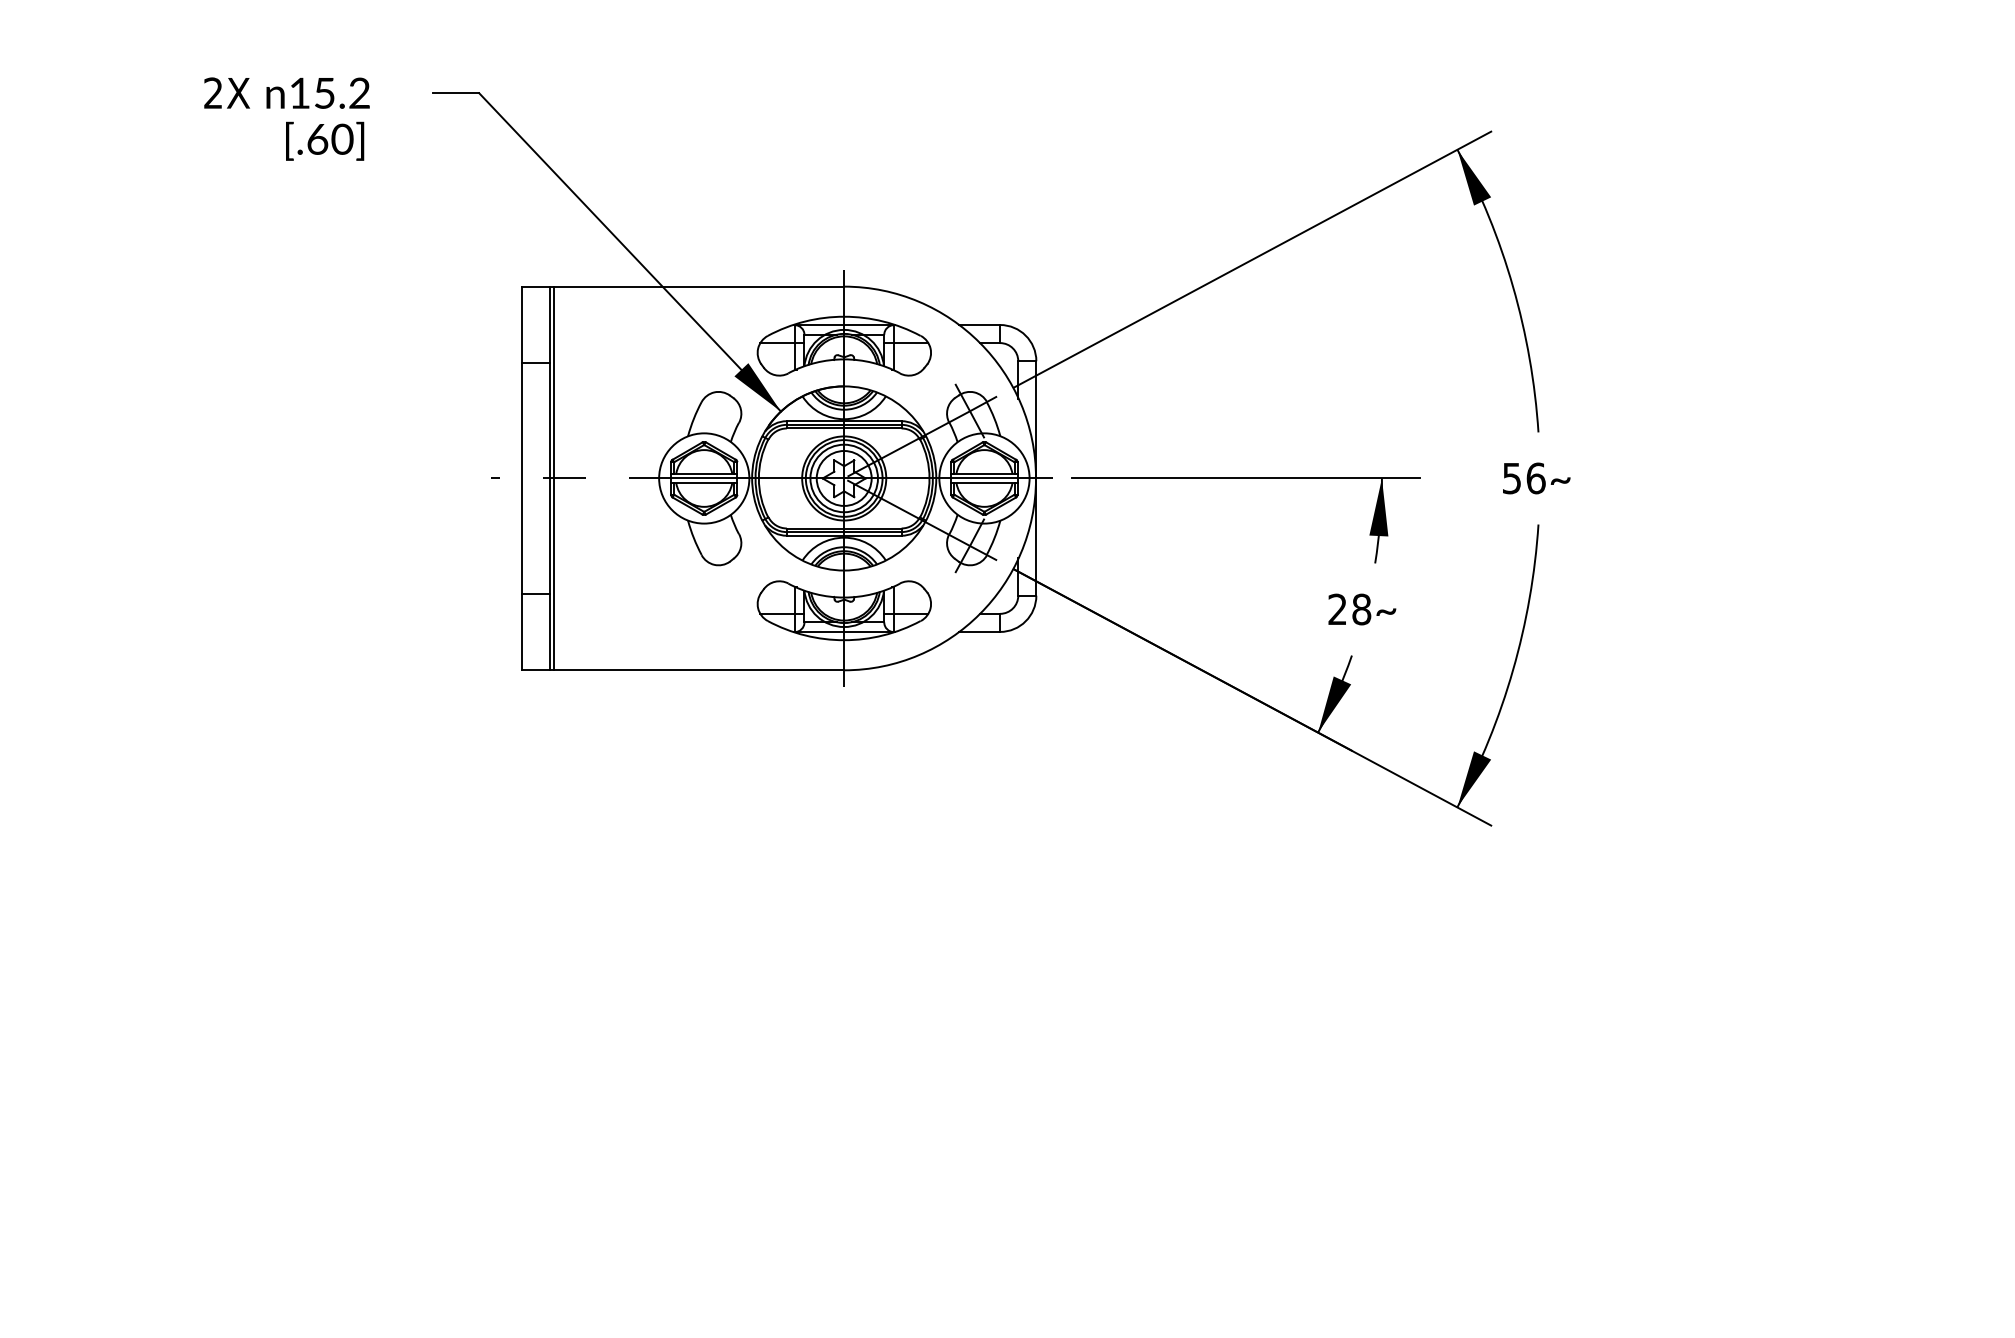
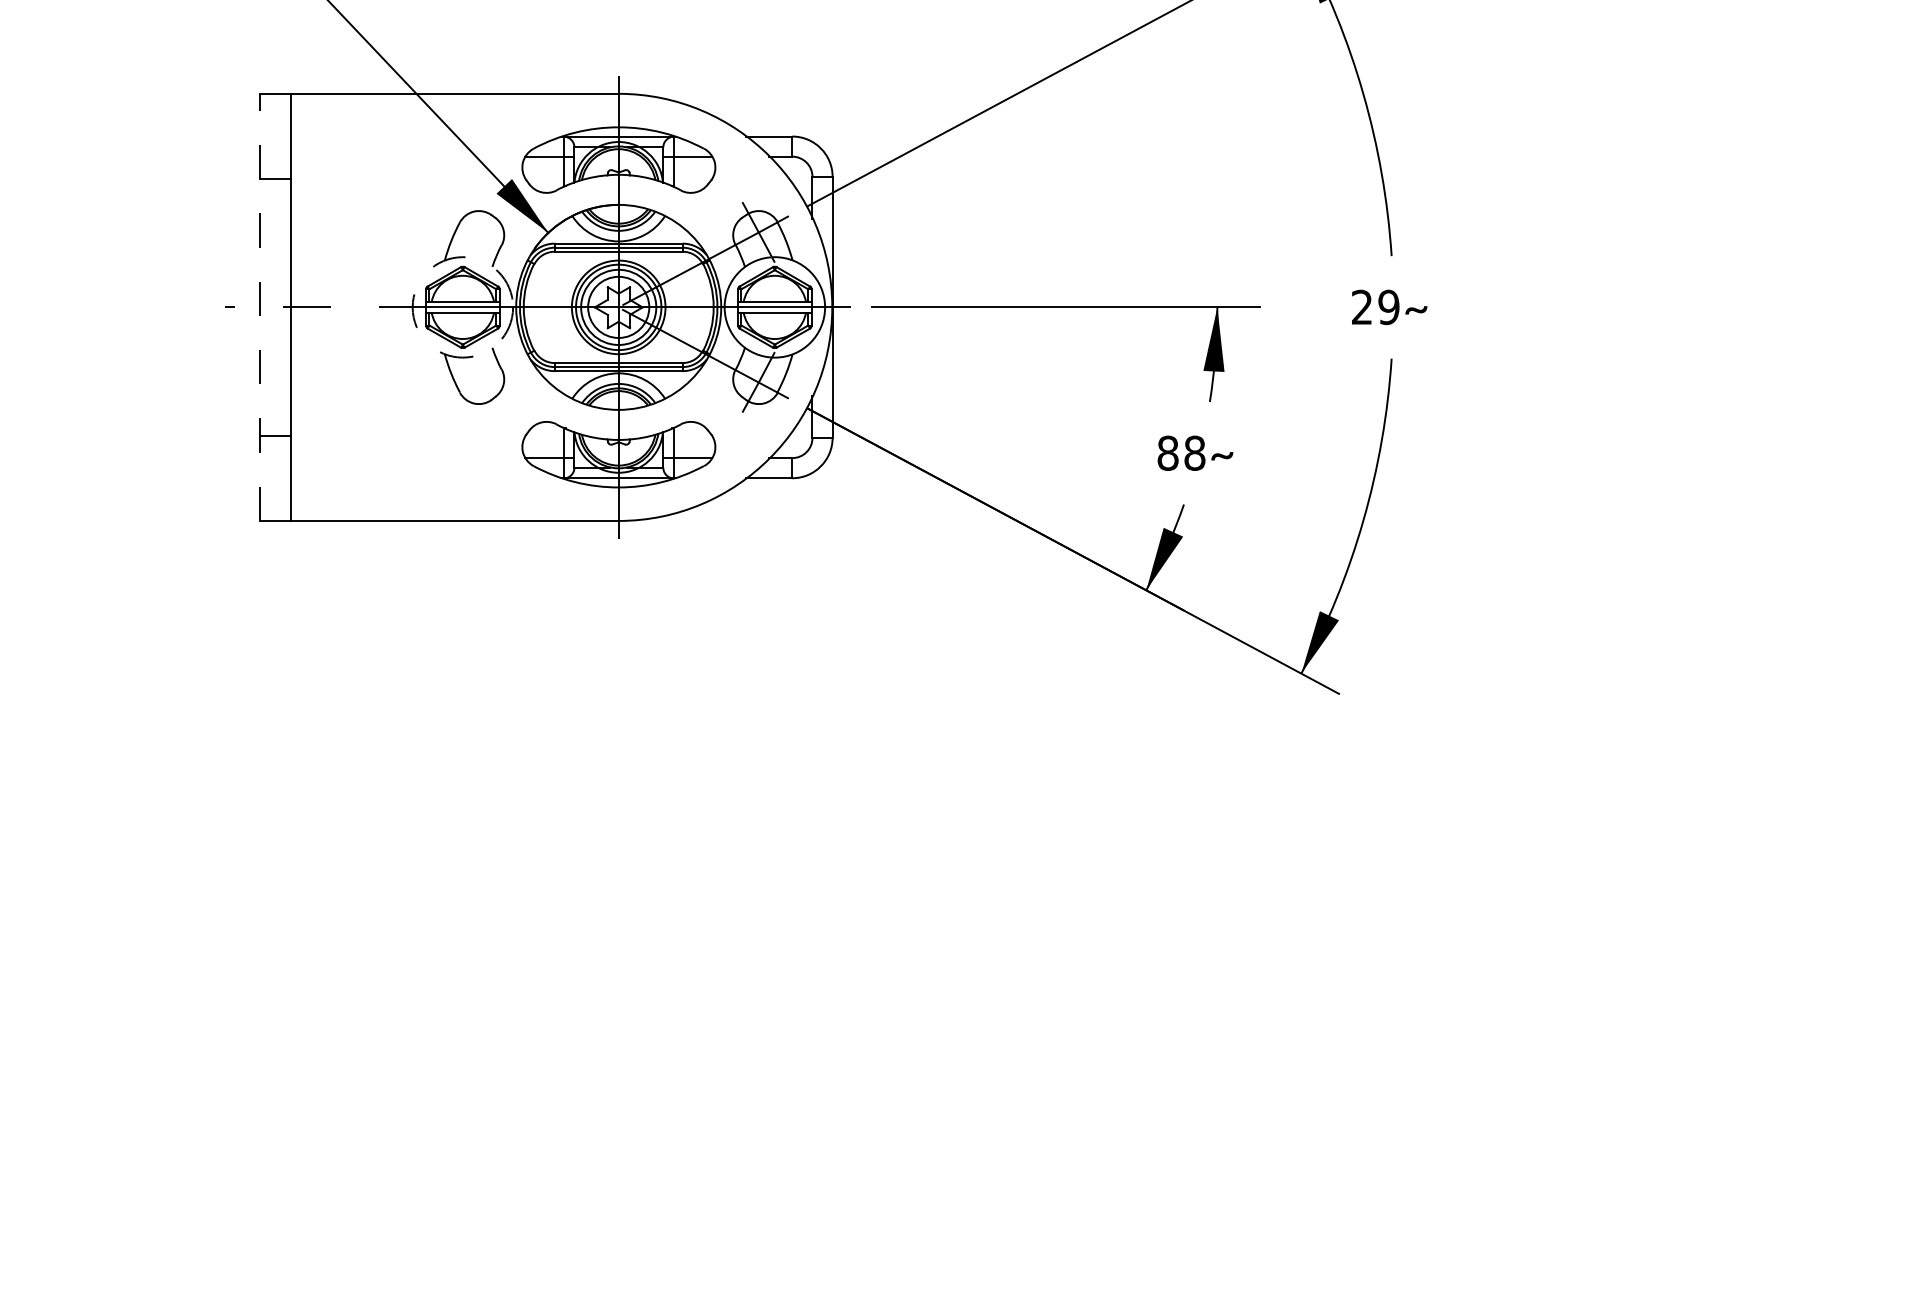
line: (521, 478) -> (259, 307), solid -> dashed
line: (554, 478) -> (296, 307), removed
circle: (704, 478) -> (463, 307), solid -> dashed
text: (1523, 478) -> (1374, 307), 56 -> 29
text: (1337, 609) -> (1167, 453), 28 -> 88

